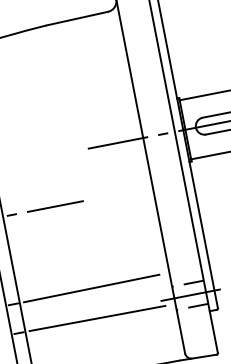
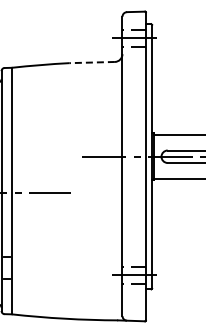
line: (77, 18) -> (92, 62), solid -> dashed
line: (91, 288) -> (64, 256), removed
line: (96, 317) -> (64, 278), removed

